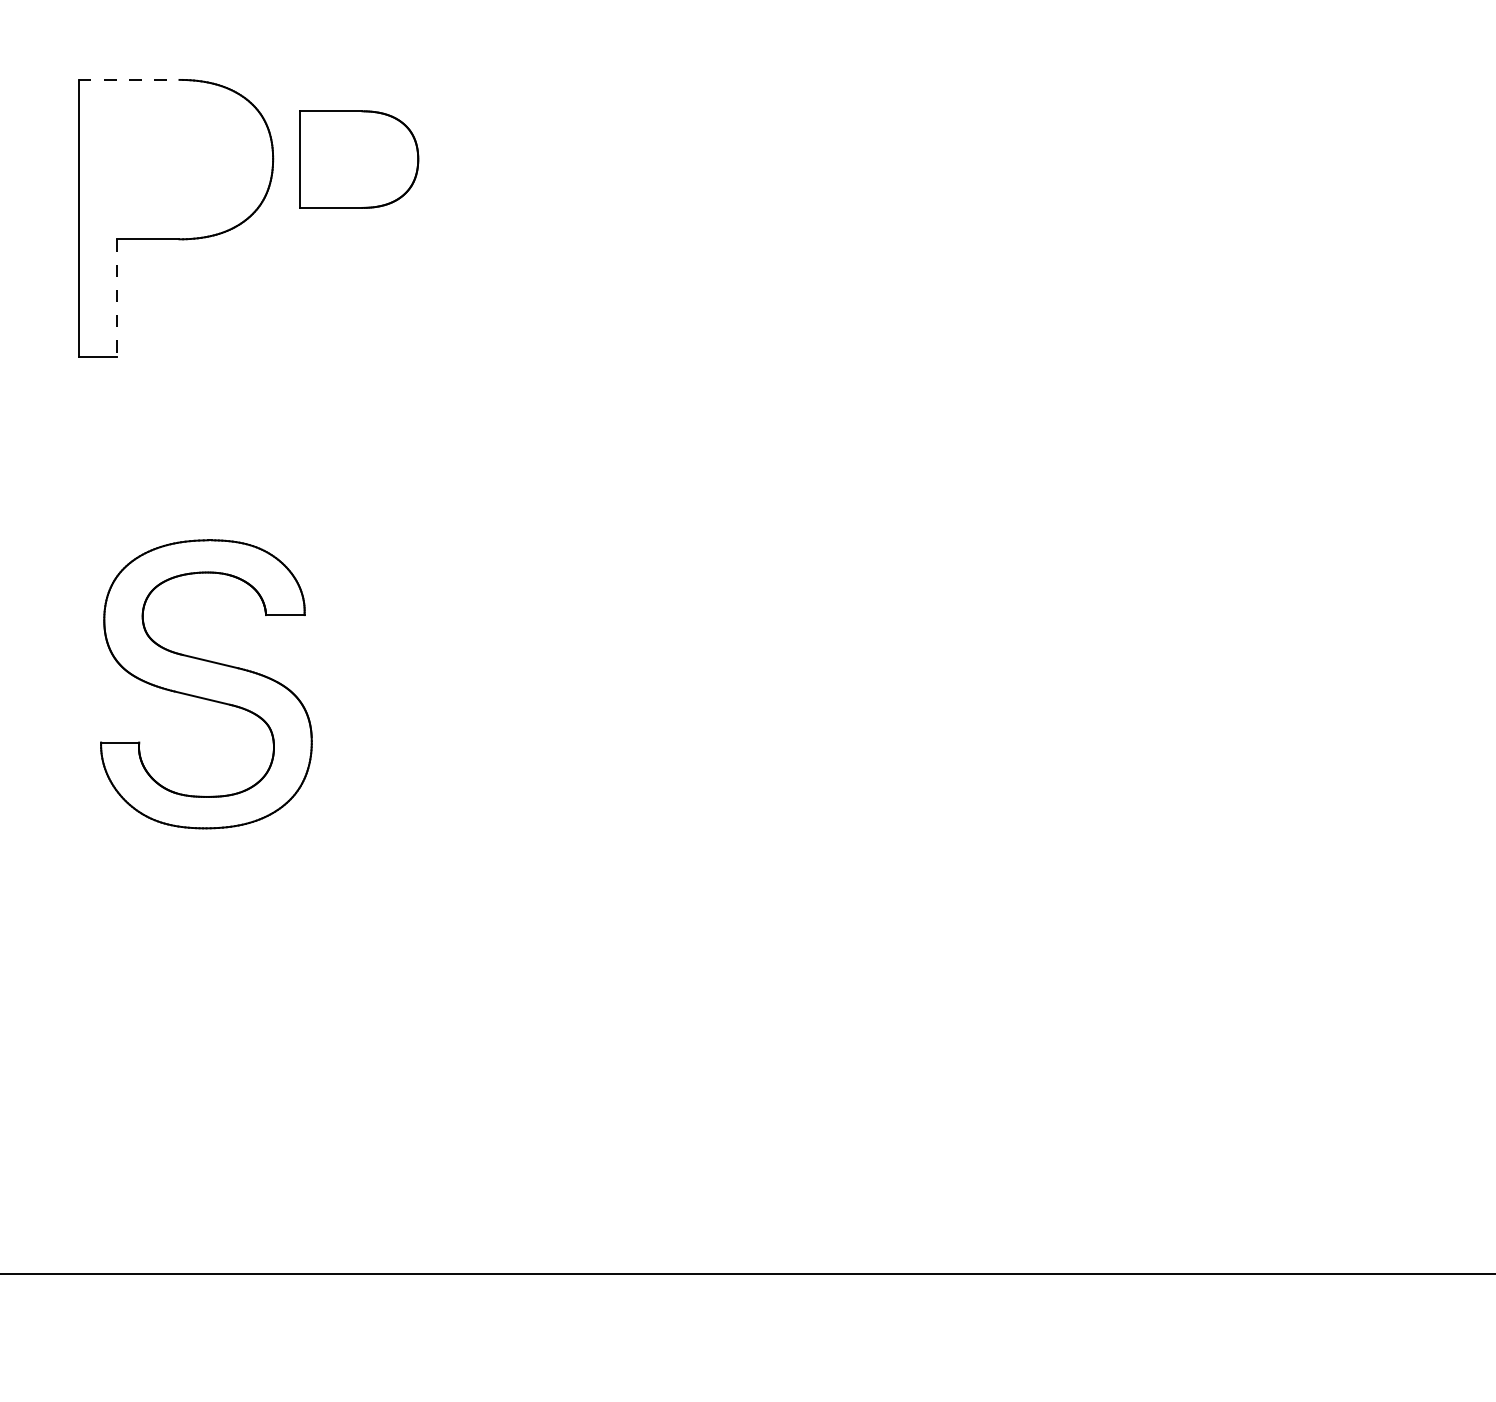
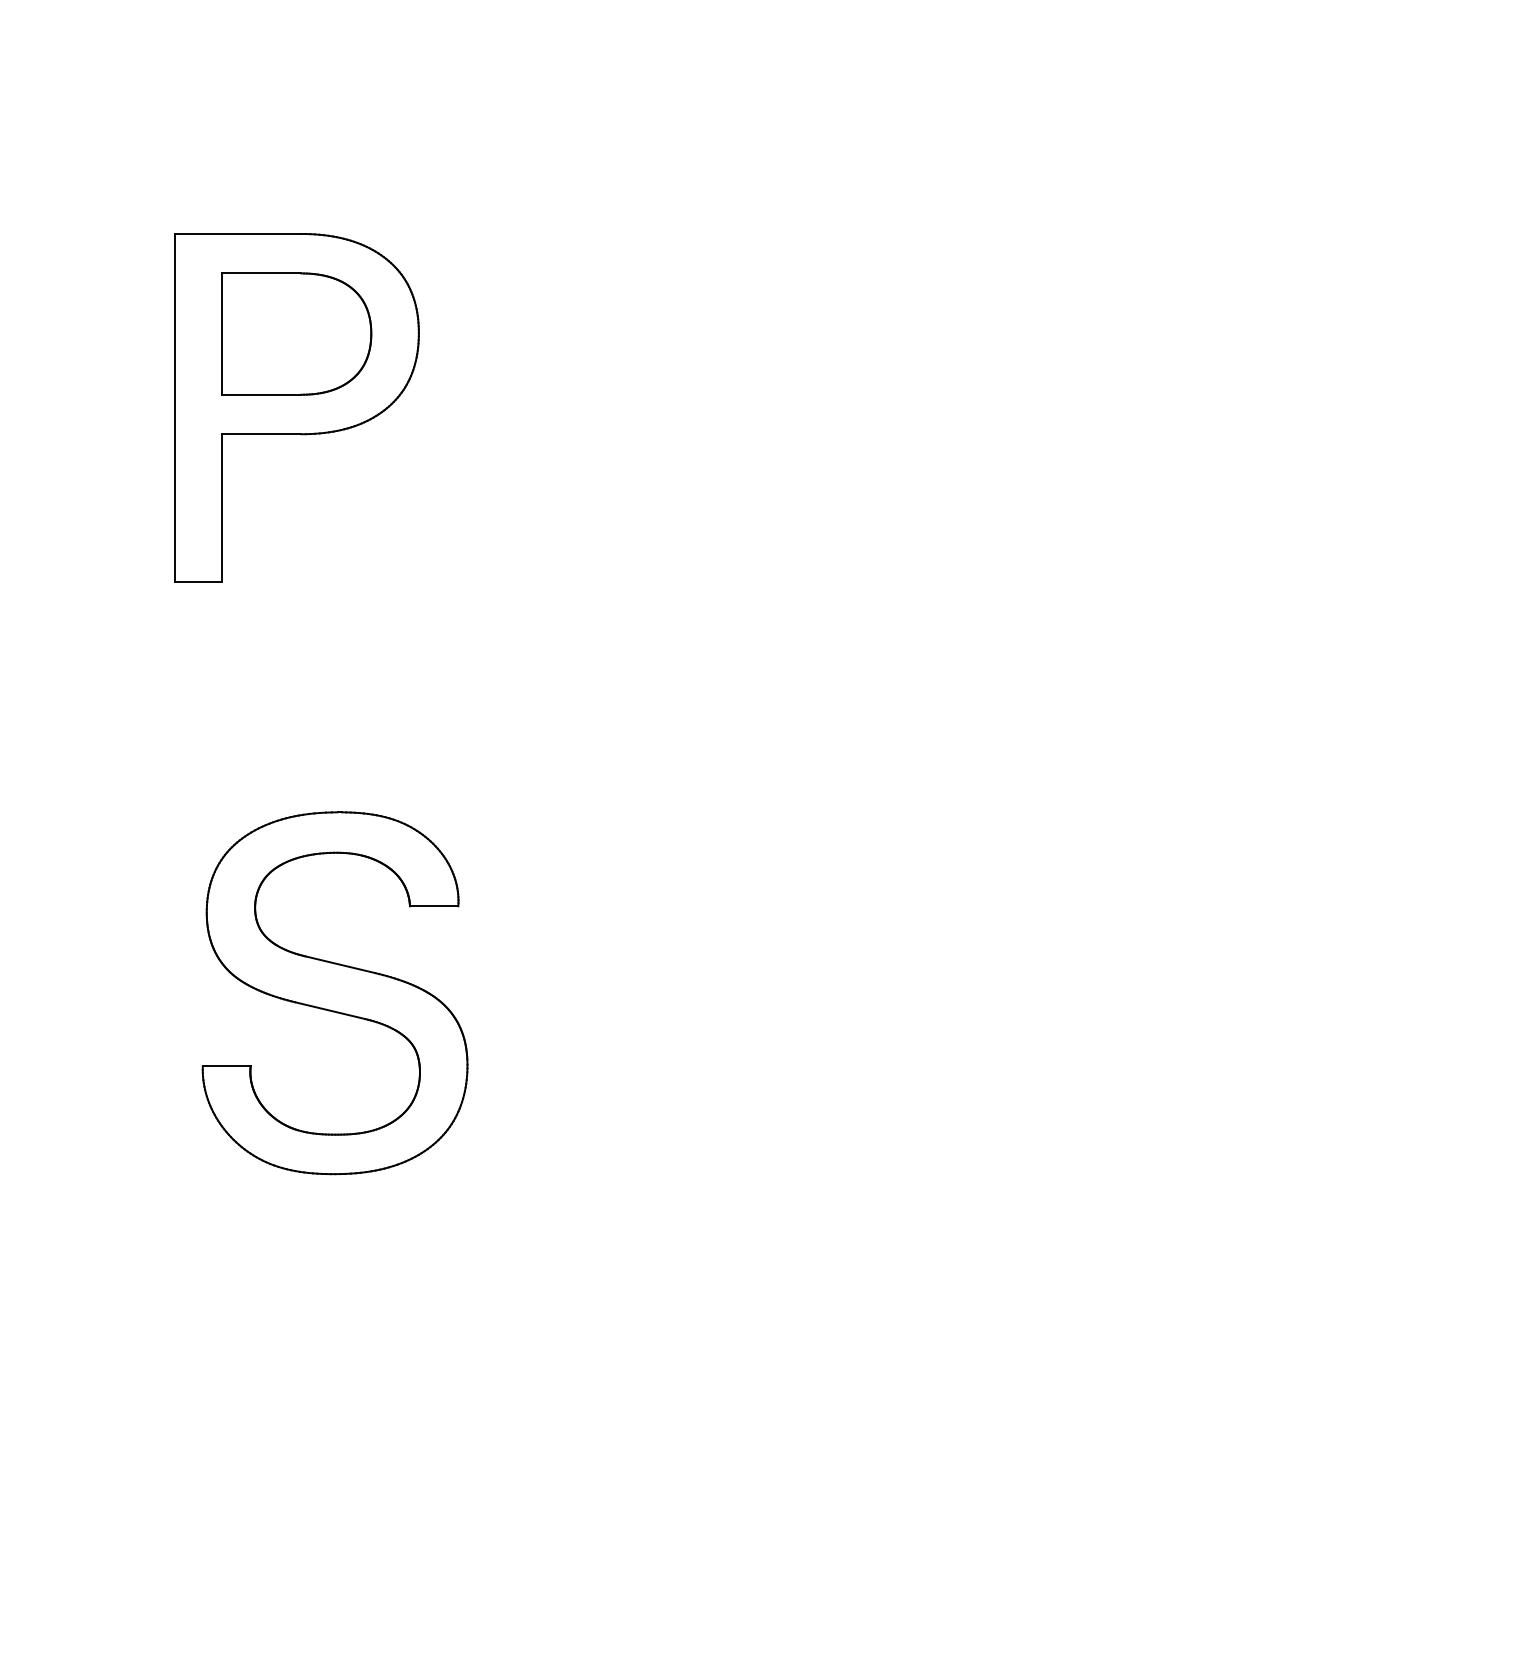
line: (129, 79) -> (238, 233), dashed -> solid
part: (359, 159) -> (297, 333), moved
line: (116, 298) -> (222, 508), dashed -> solid

